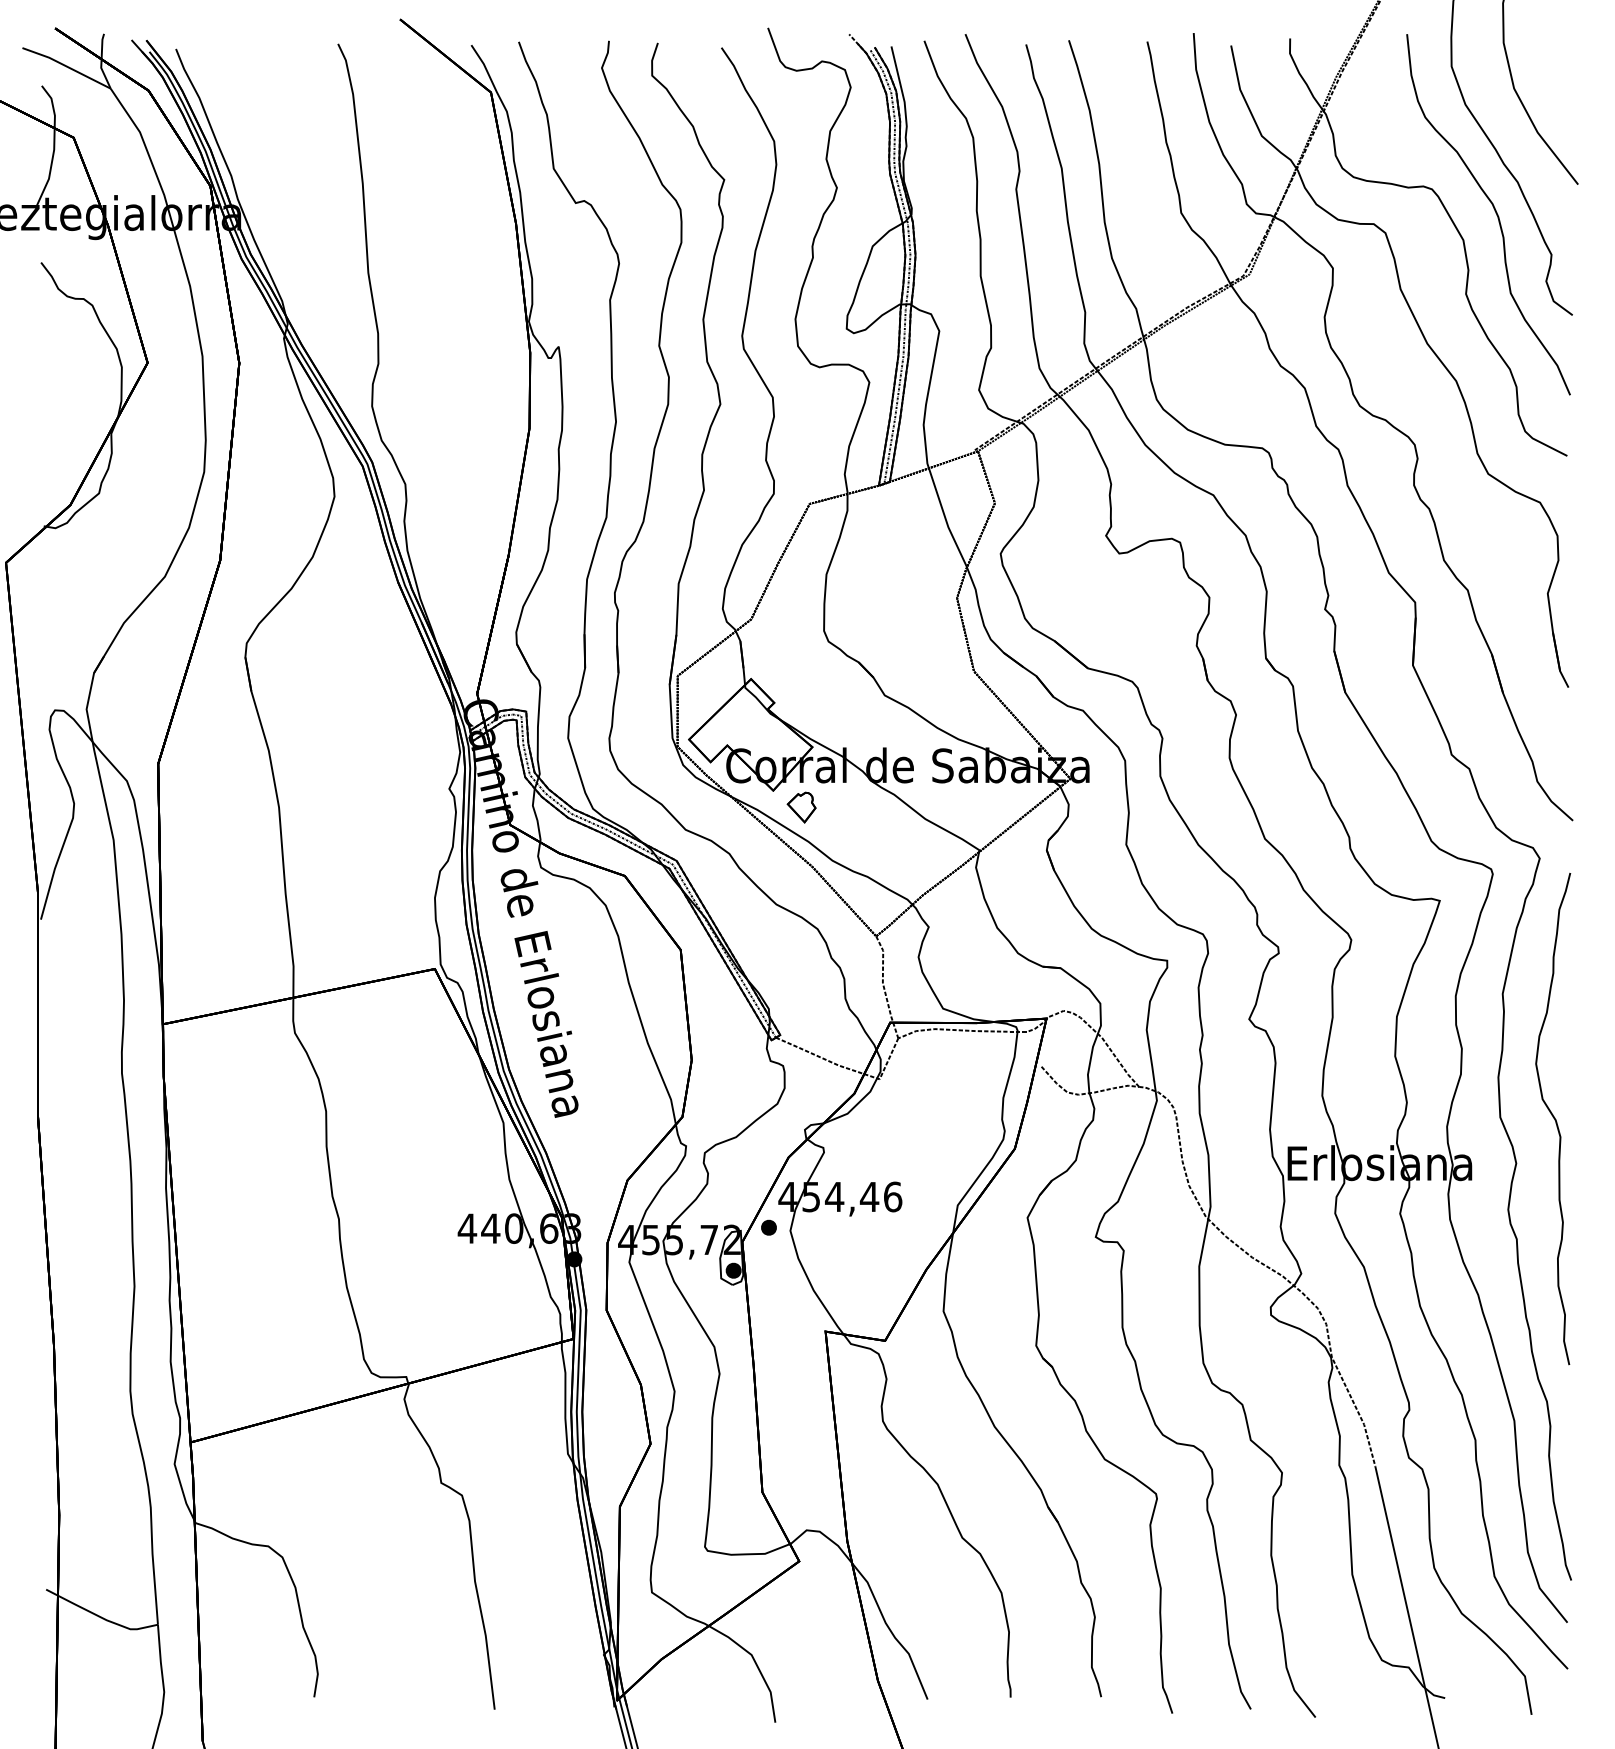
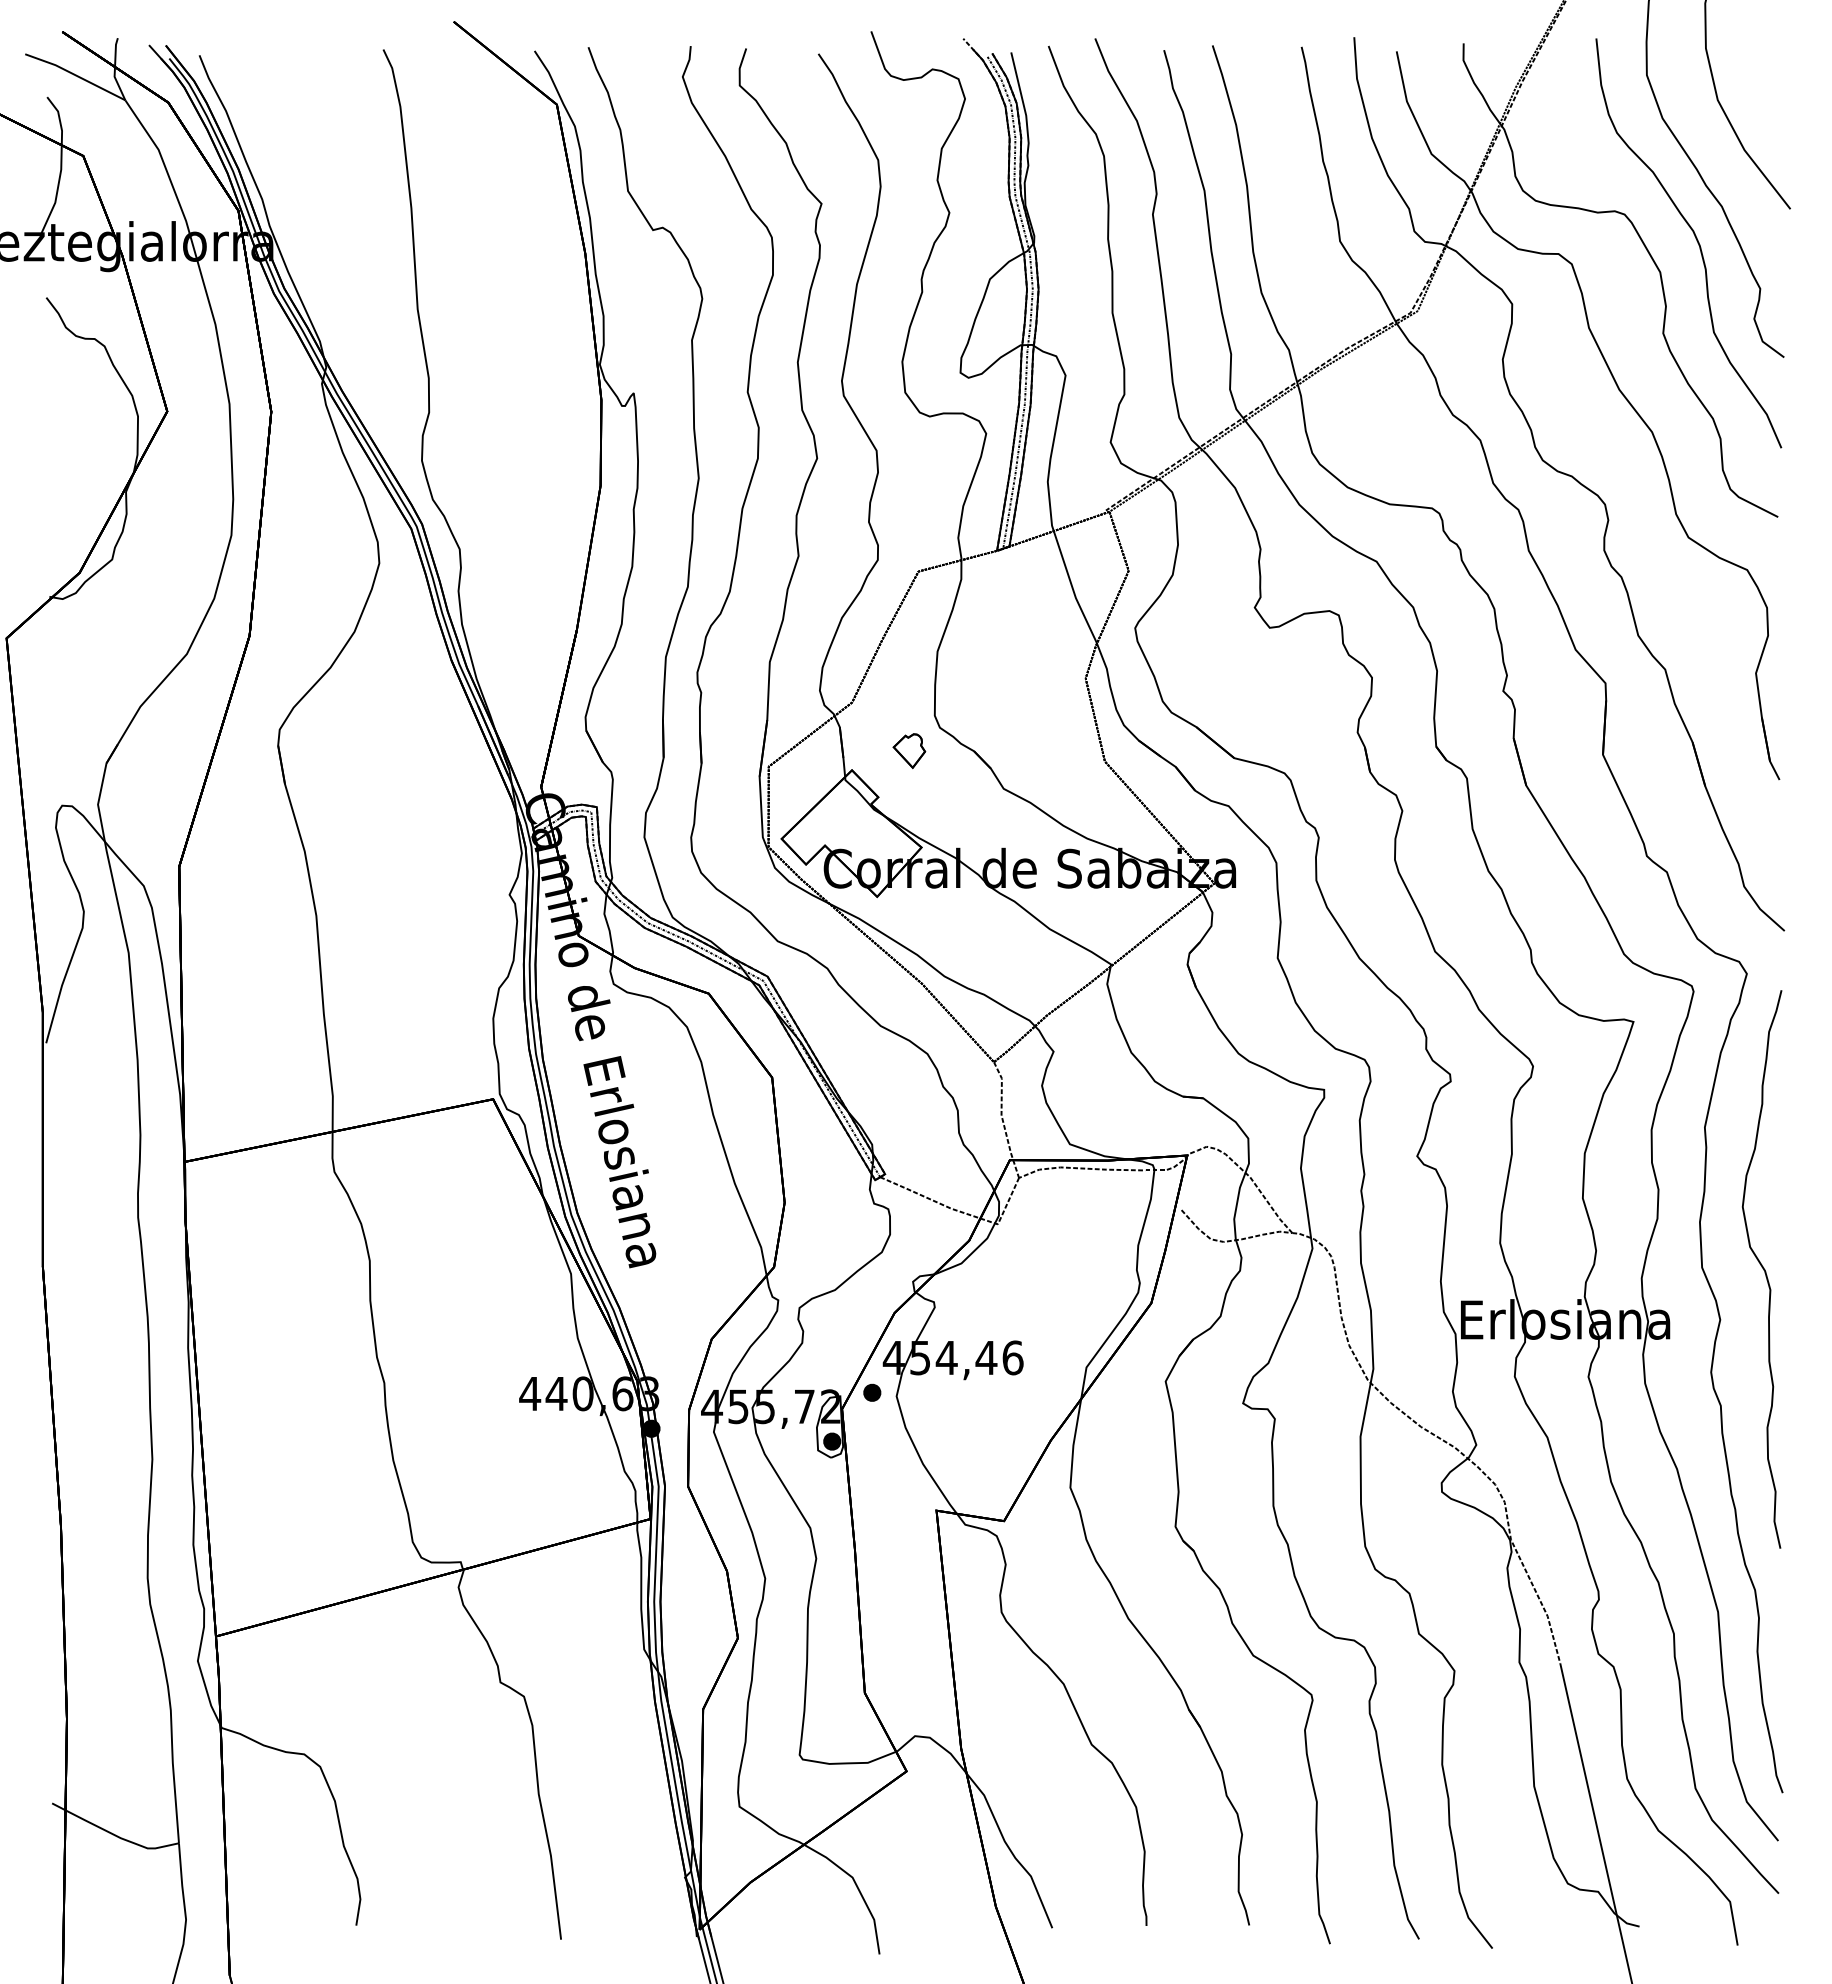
part: (801, 807) -> (909, 751), moved

